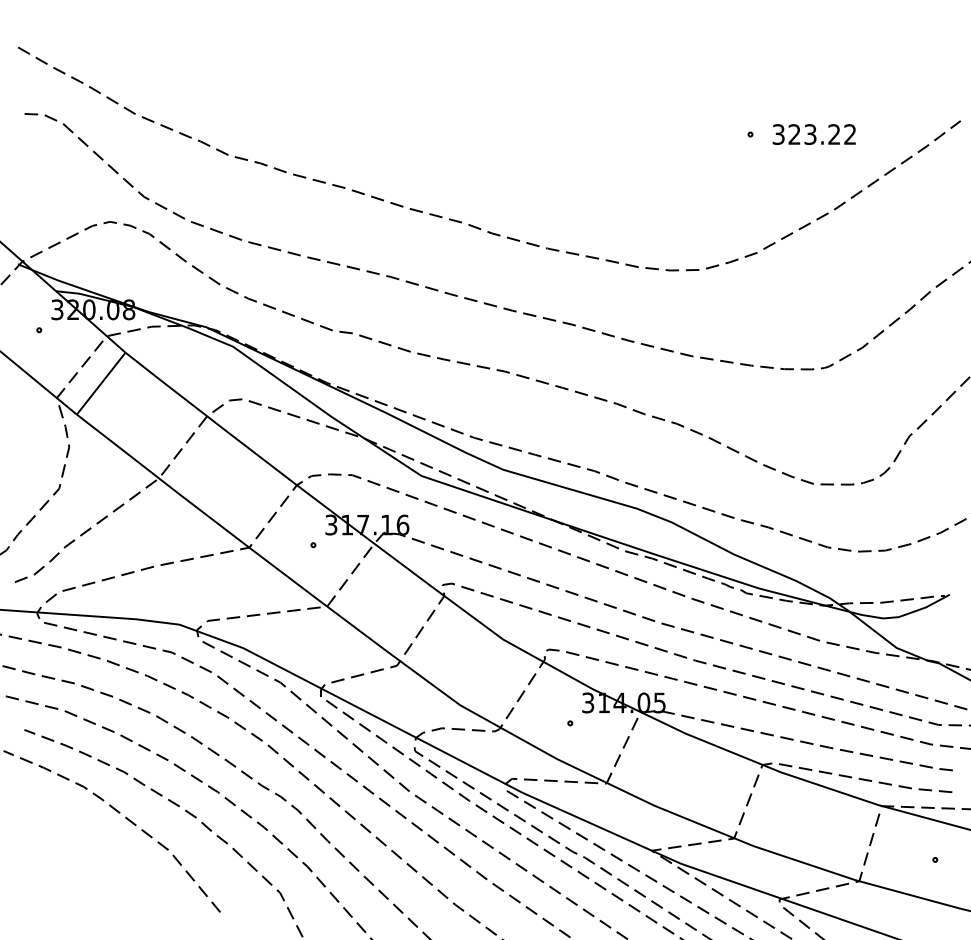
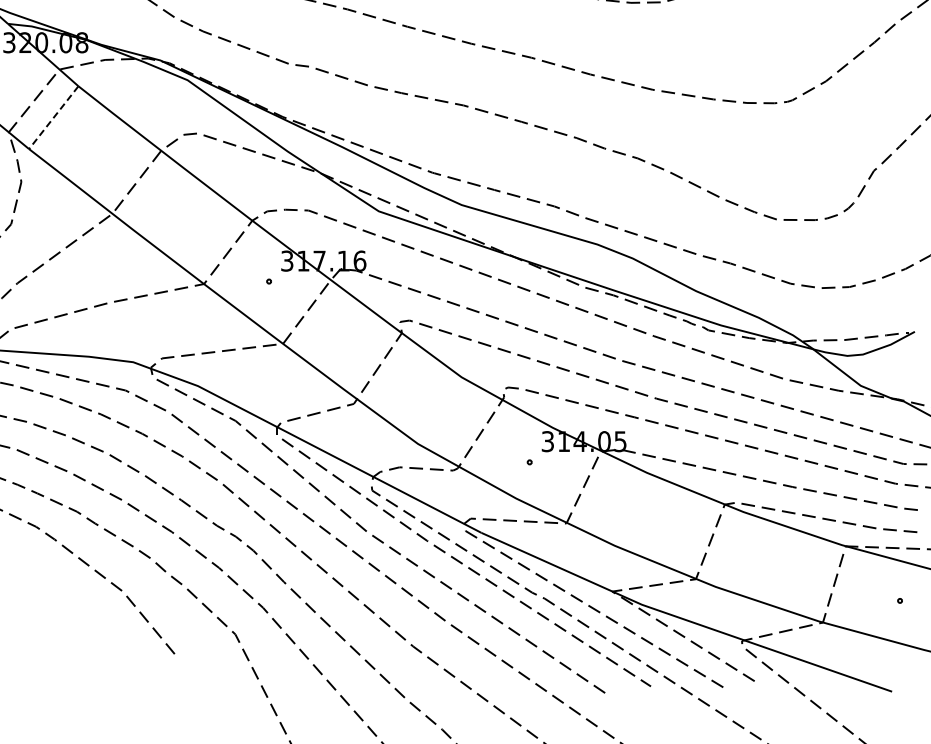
line: (100, 384) -> (53, 118), solid -> dashed

